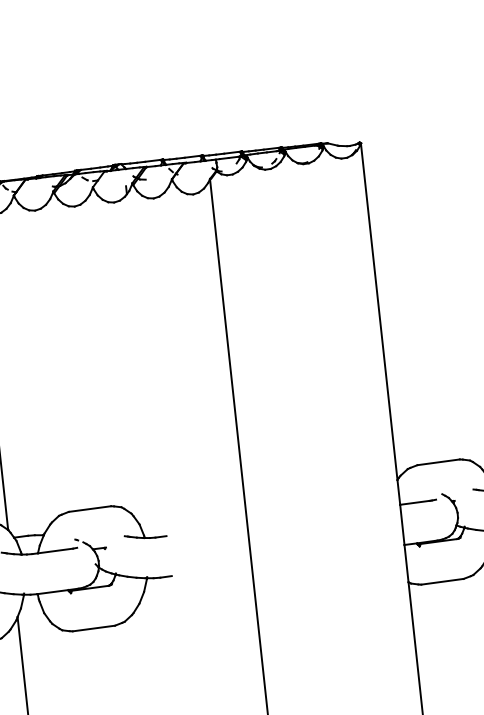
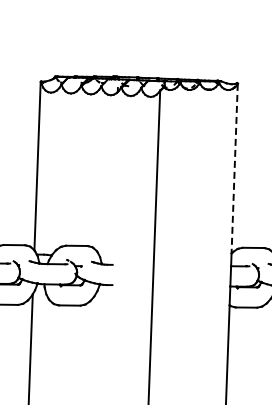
line: (378, 311) -> (234, 168), solid -> dashed

